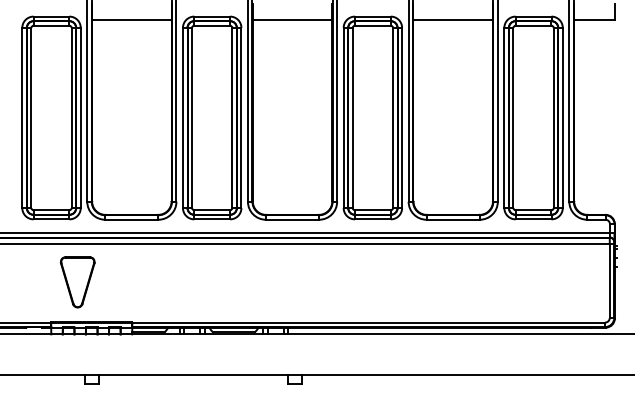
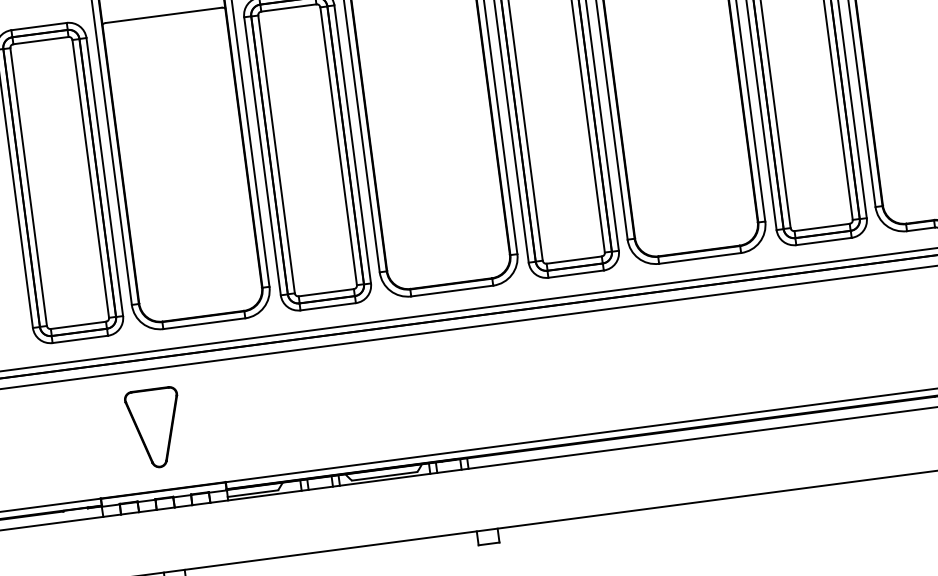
part: (77, 282) -> (154, 428), moved

